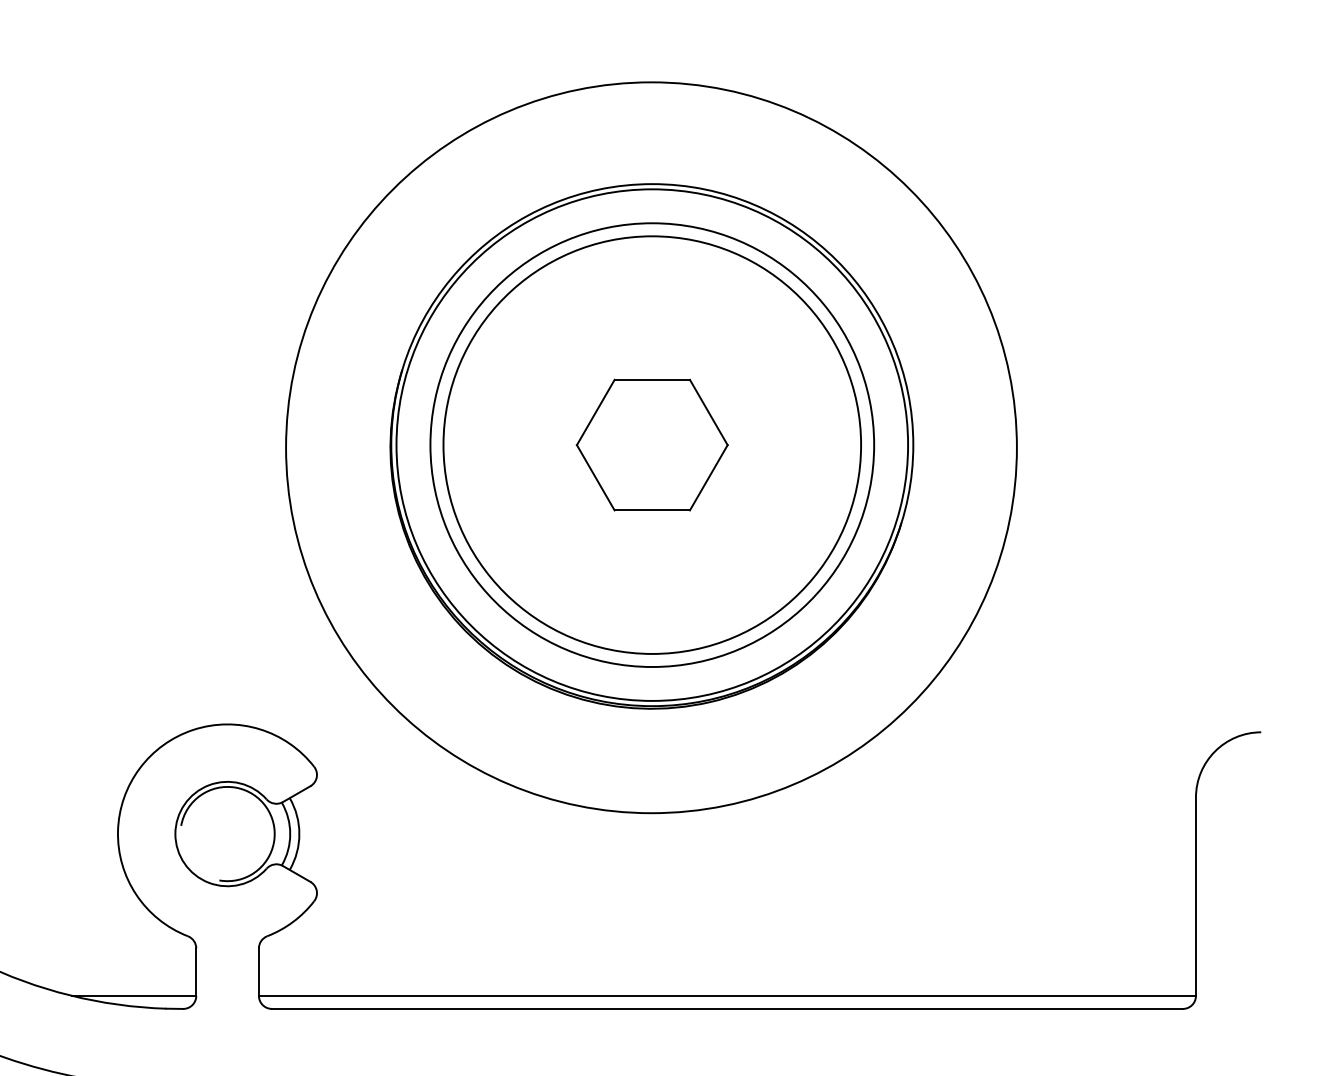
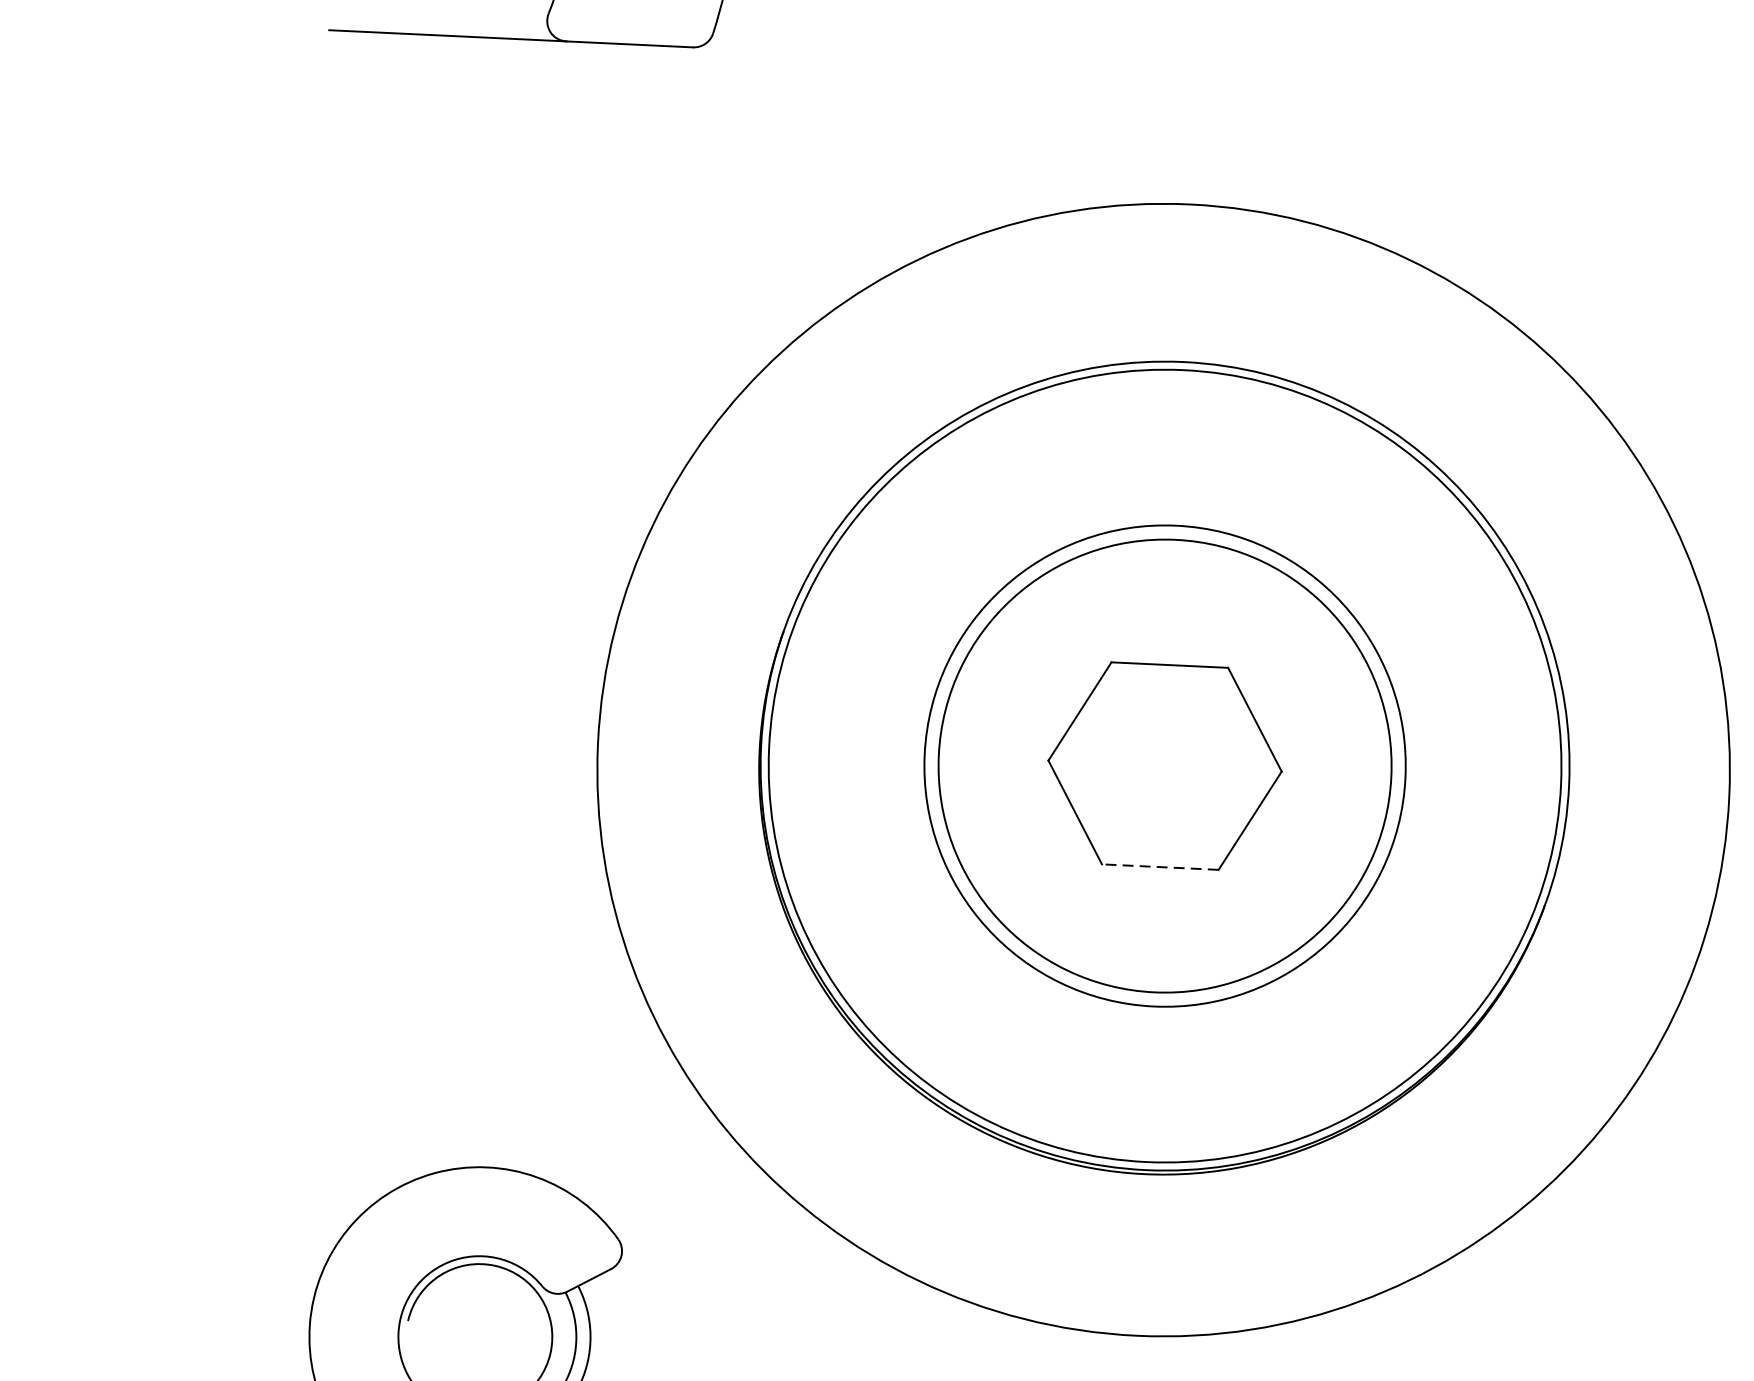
circle: (652, 444) -> (1165, 765), size x0.7
circle: (652, 445) -> (1165, 766), size x0.7
line: (652, 510) -> (1160, 867), solid -> dashed

